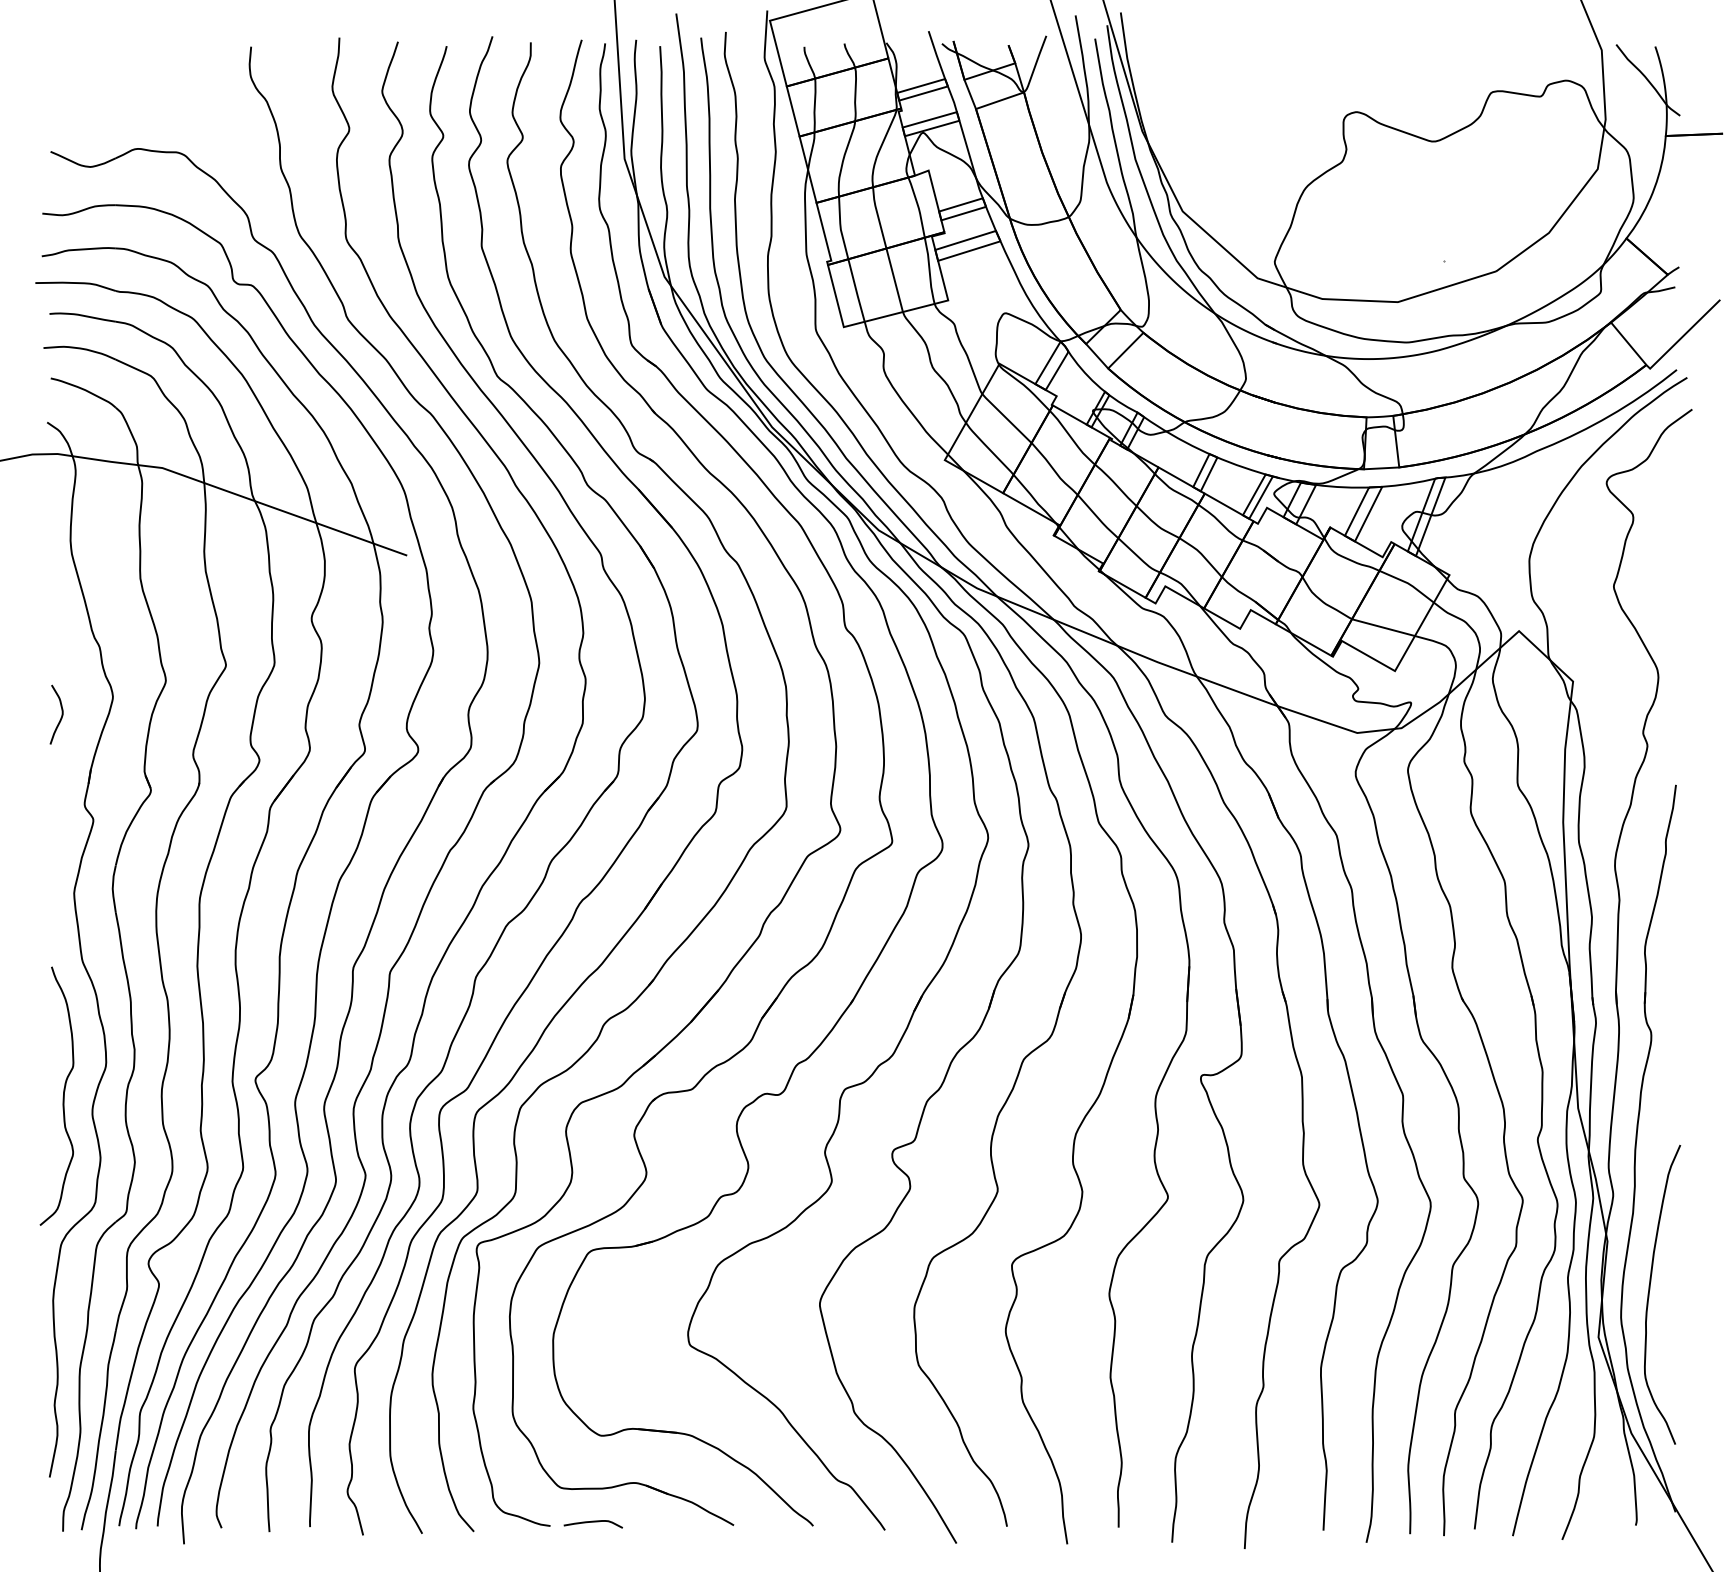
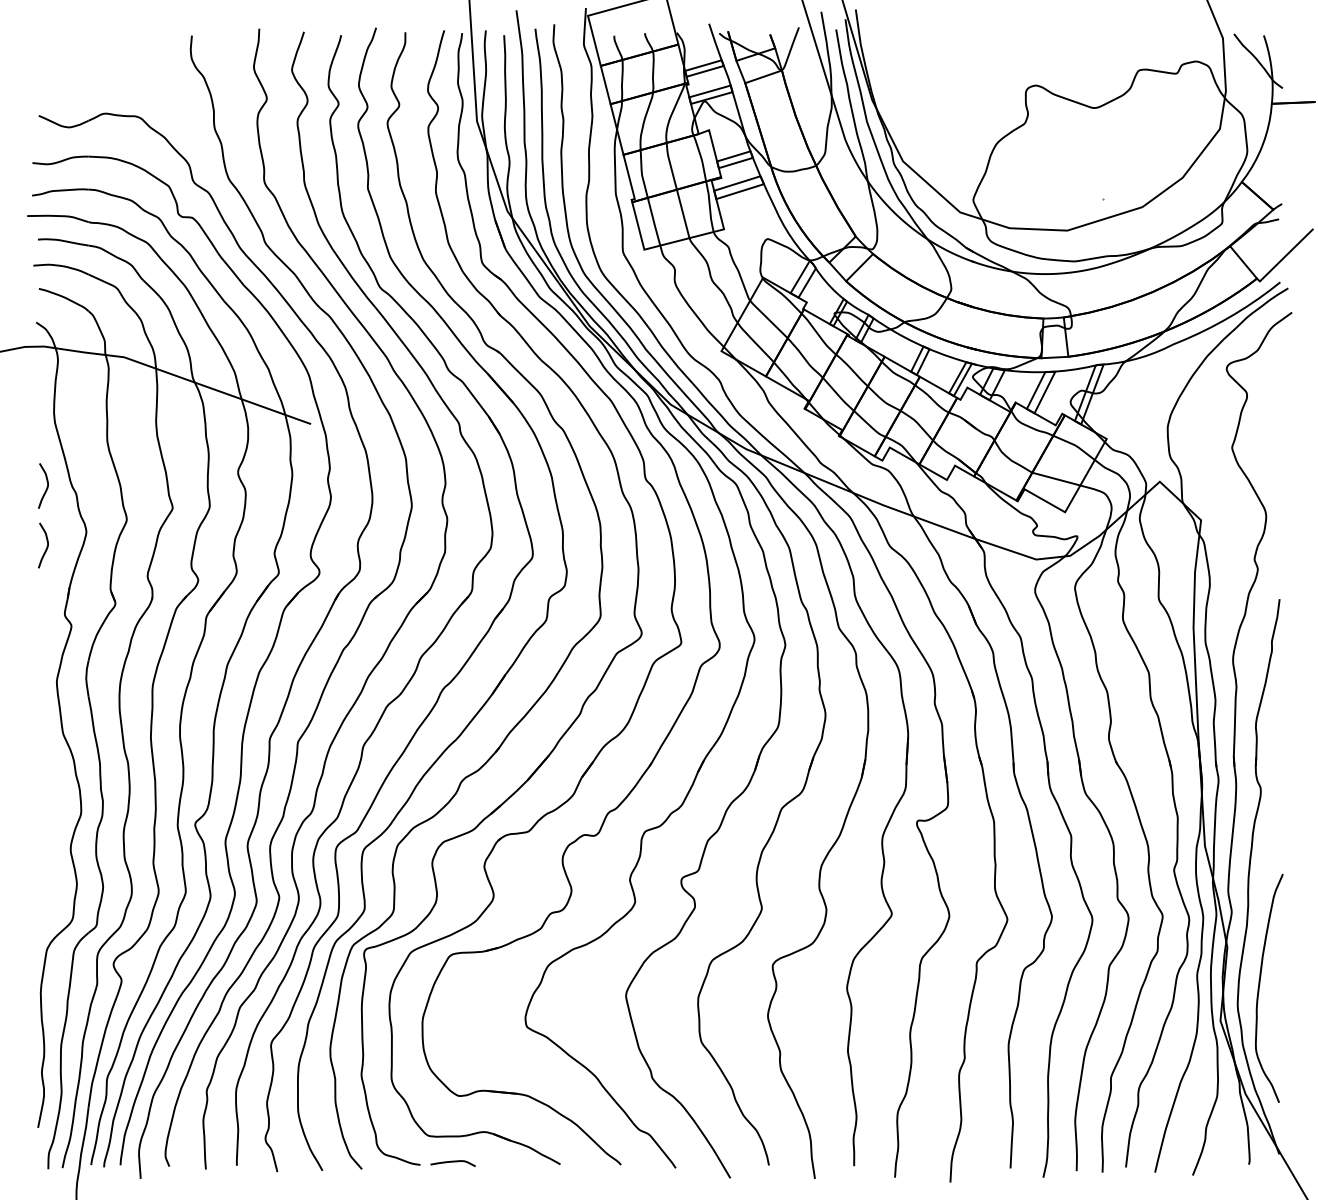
curve: (61, 636) -> (47, 485), added
curve: (62, 1097) -> (47, 837), removed

